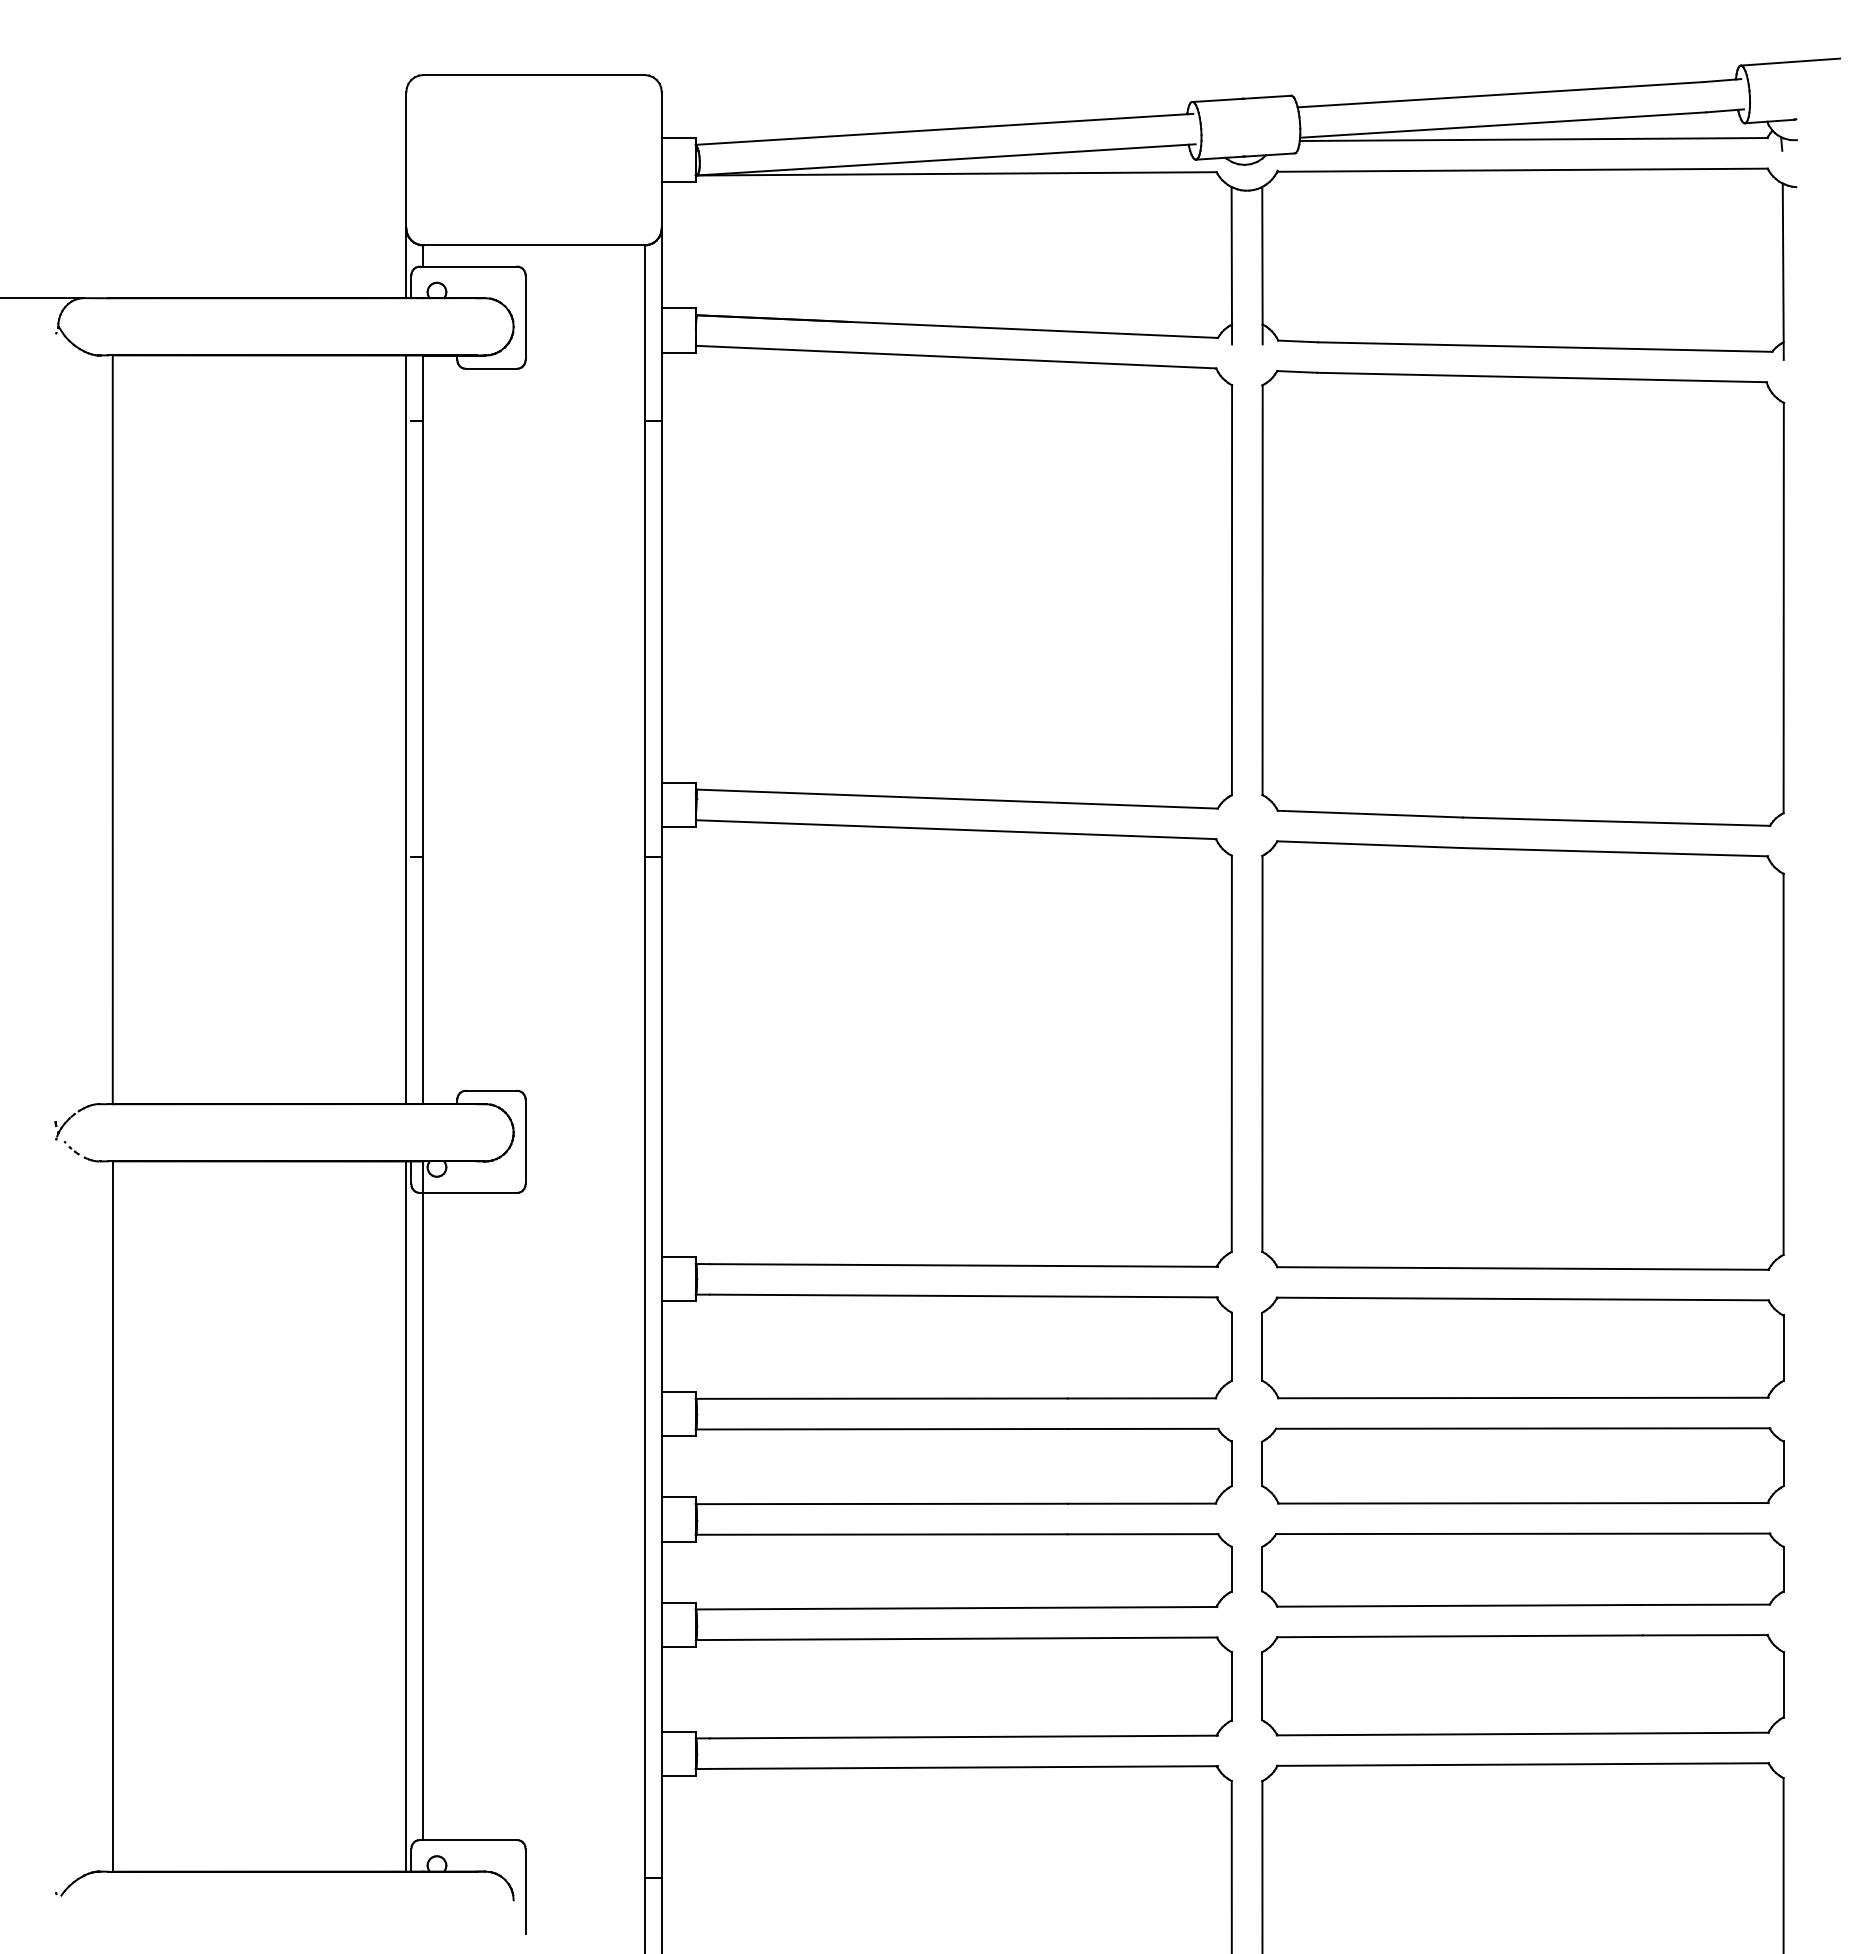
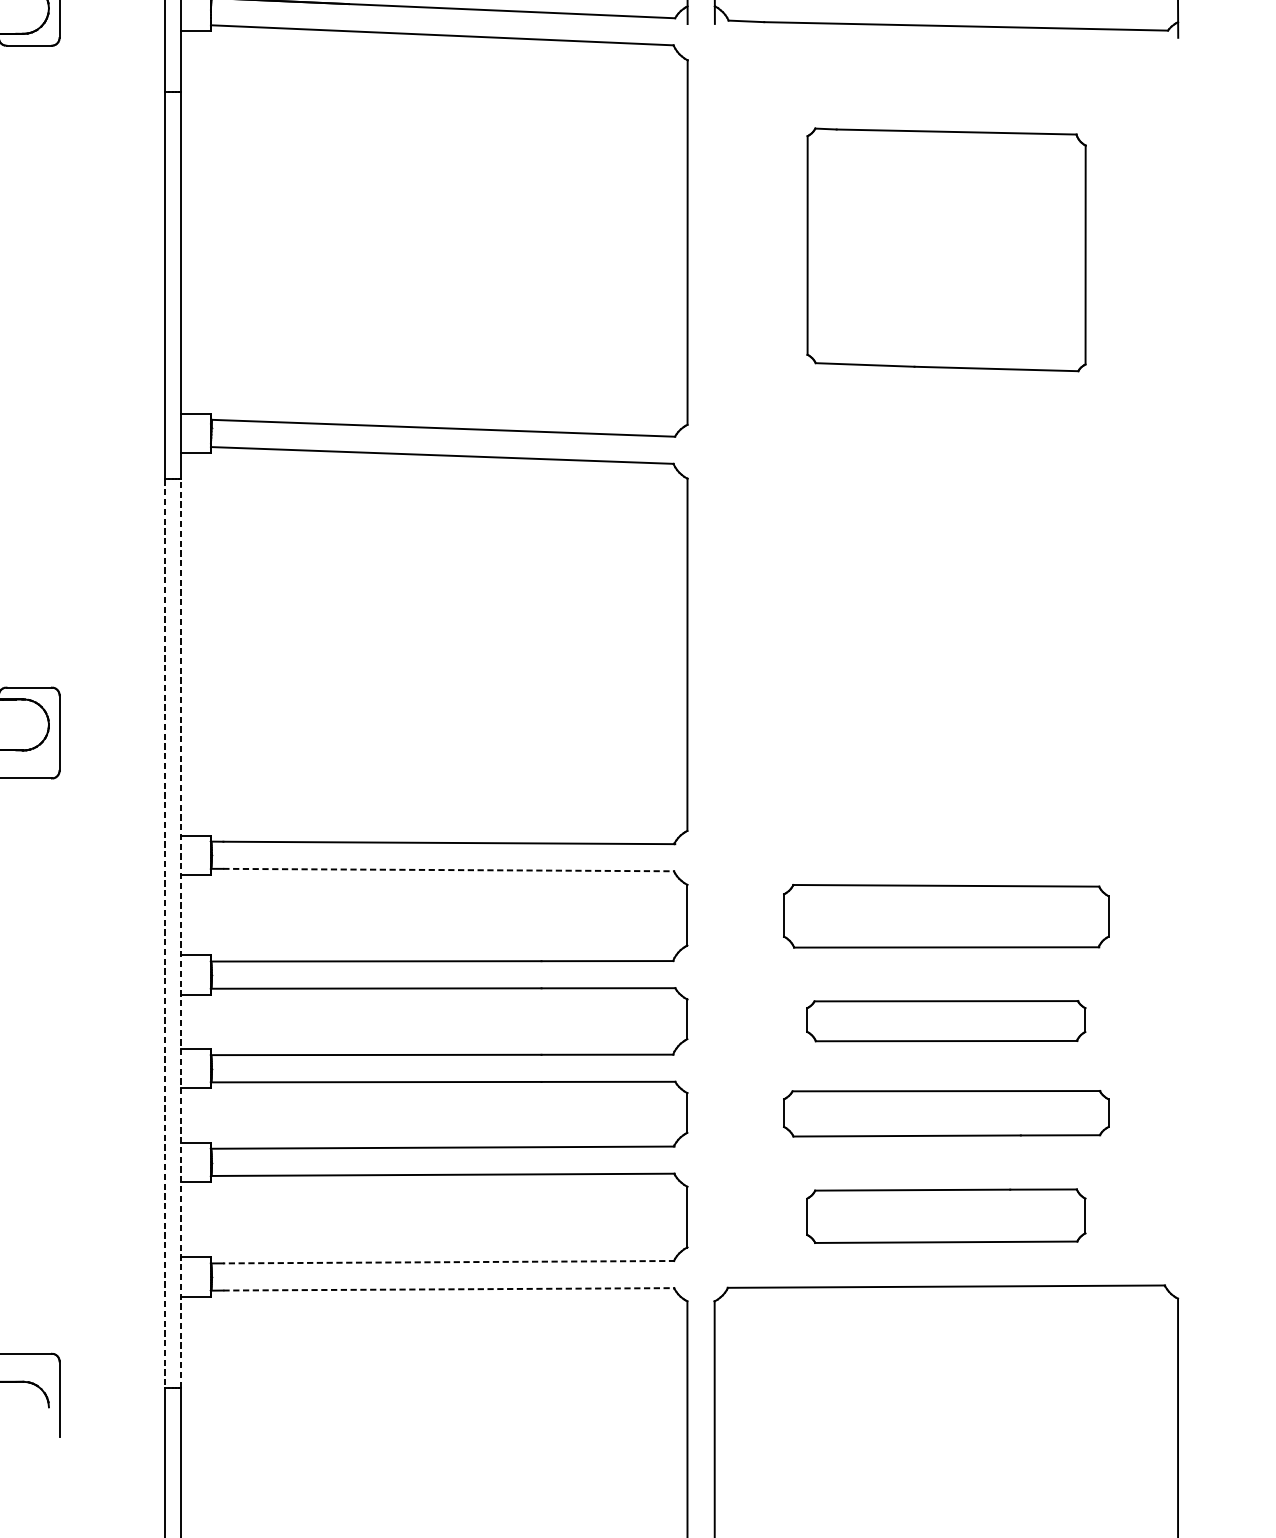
part: (1523, 598) -> (946, 249), size x0.6
part: (1522, 1055) -> (945, 656), removed
line: (964, 1296) -> (449, 870), solid -> dashed
part: (1522, 1347) -> (945, 915), size x0.7
line: (644, 1367) -> (165, 933), solid -> dashed
line: (661, 1367) -> (180, 933), solid -> dashed
part: (1522, 1465) -> (945, 1020), size x0.6
part: (1522, 1569) -> (945, 1113), size x0.7
part: (1522, 1685) -> (945, 1216), size x0.6
line: (963, 1737) -> (448, 1262), solid -> dashed
line: (964, 1767) -> (449, 1289), solid -> dashed

